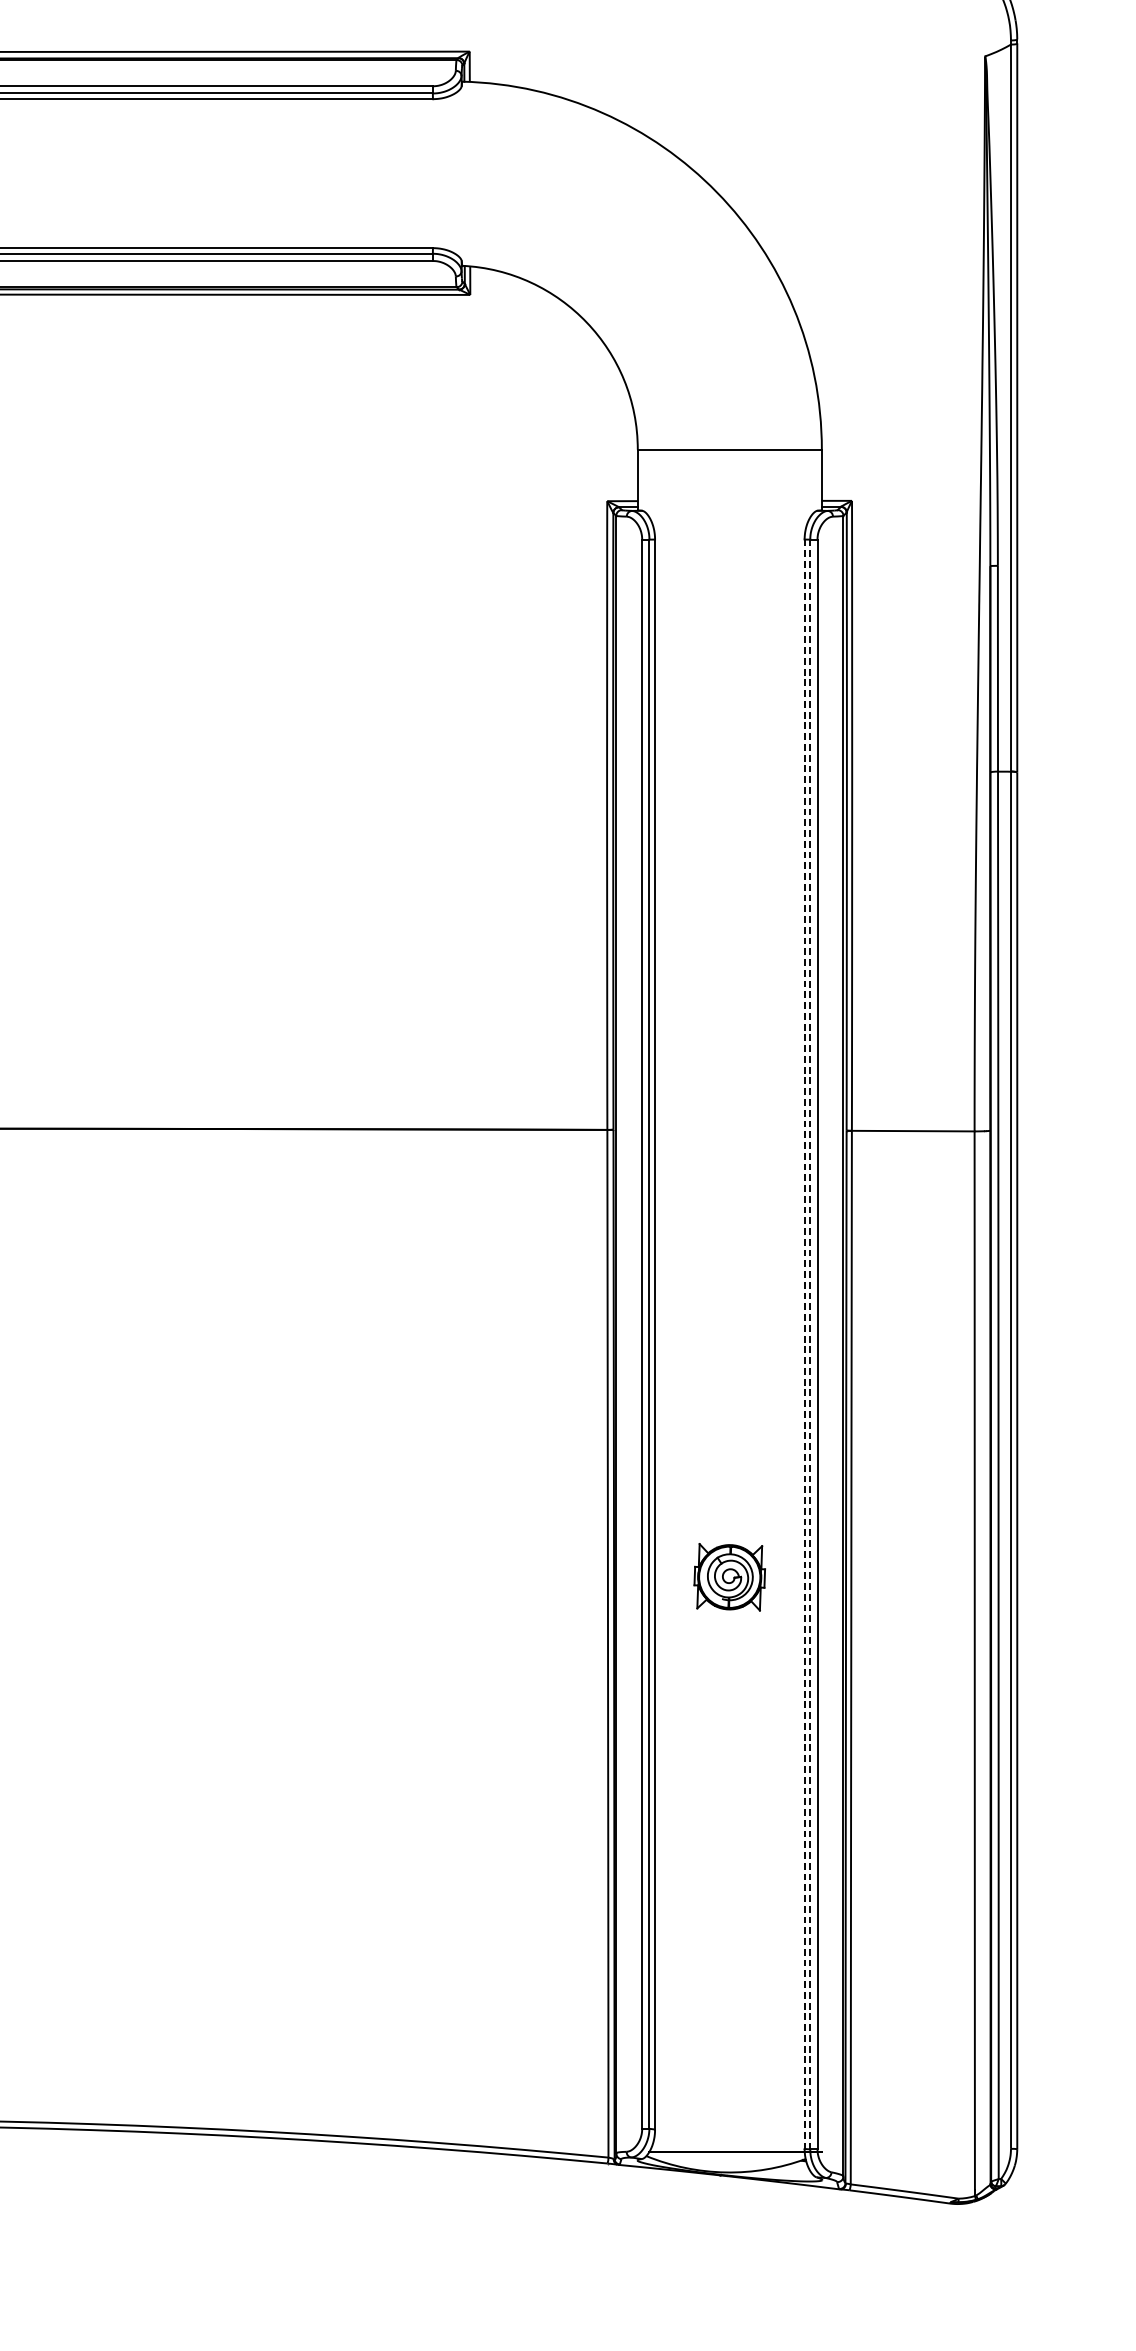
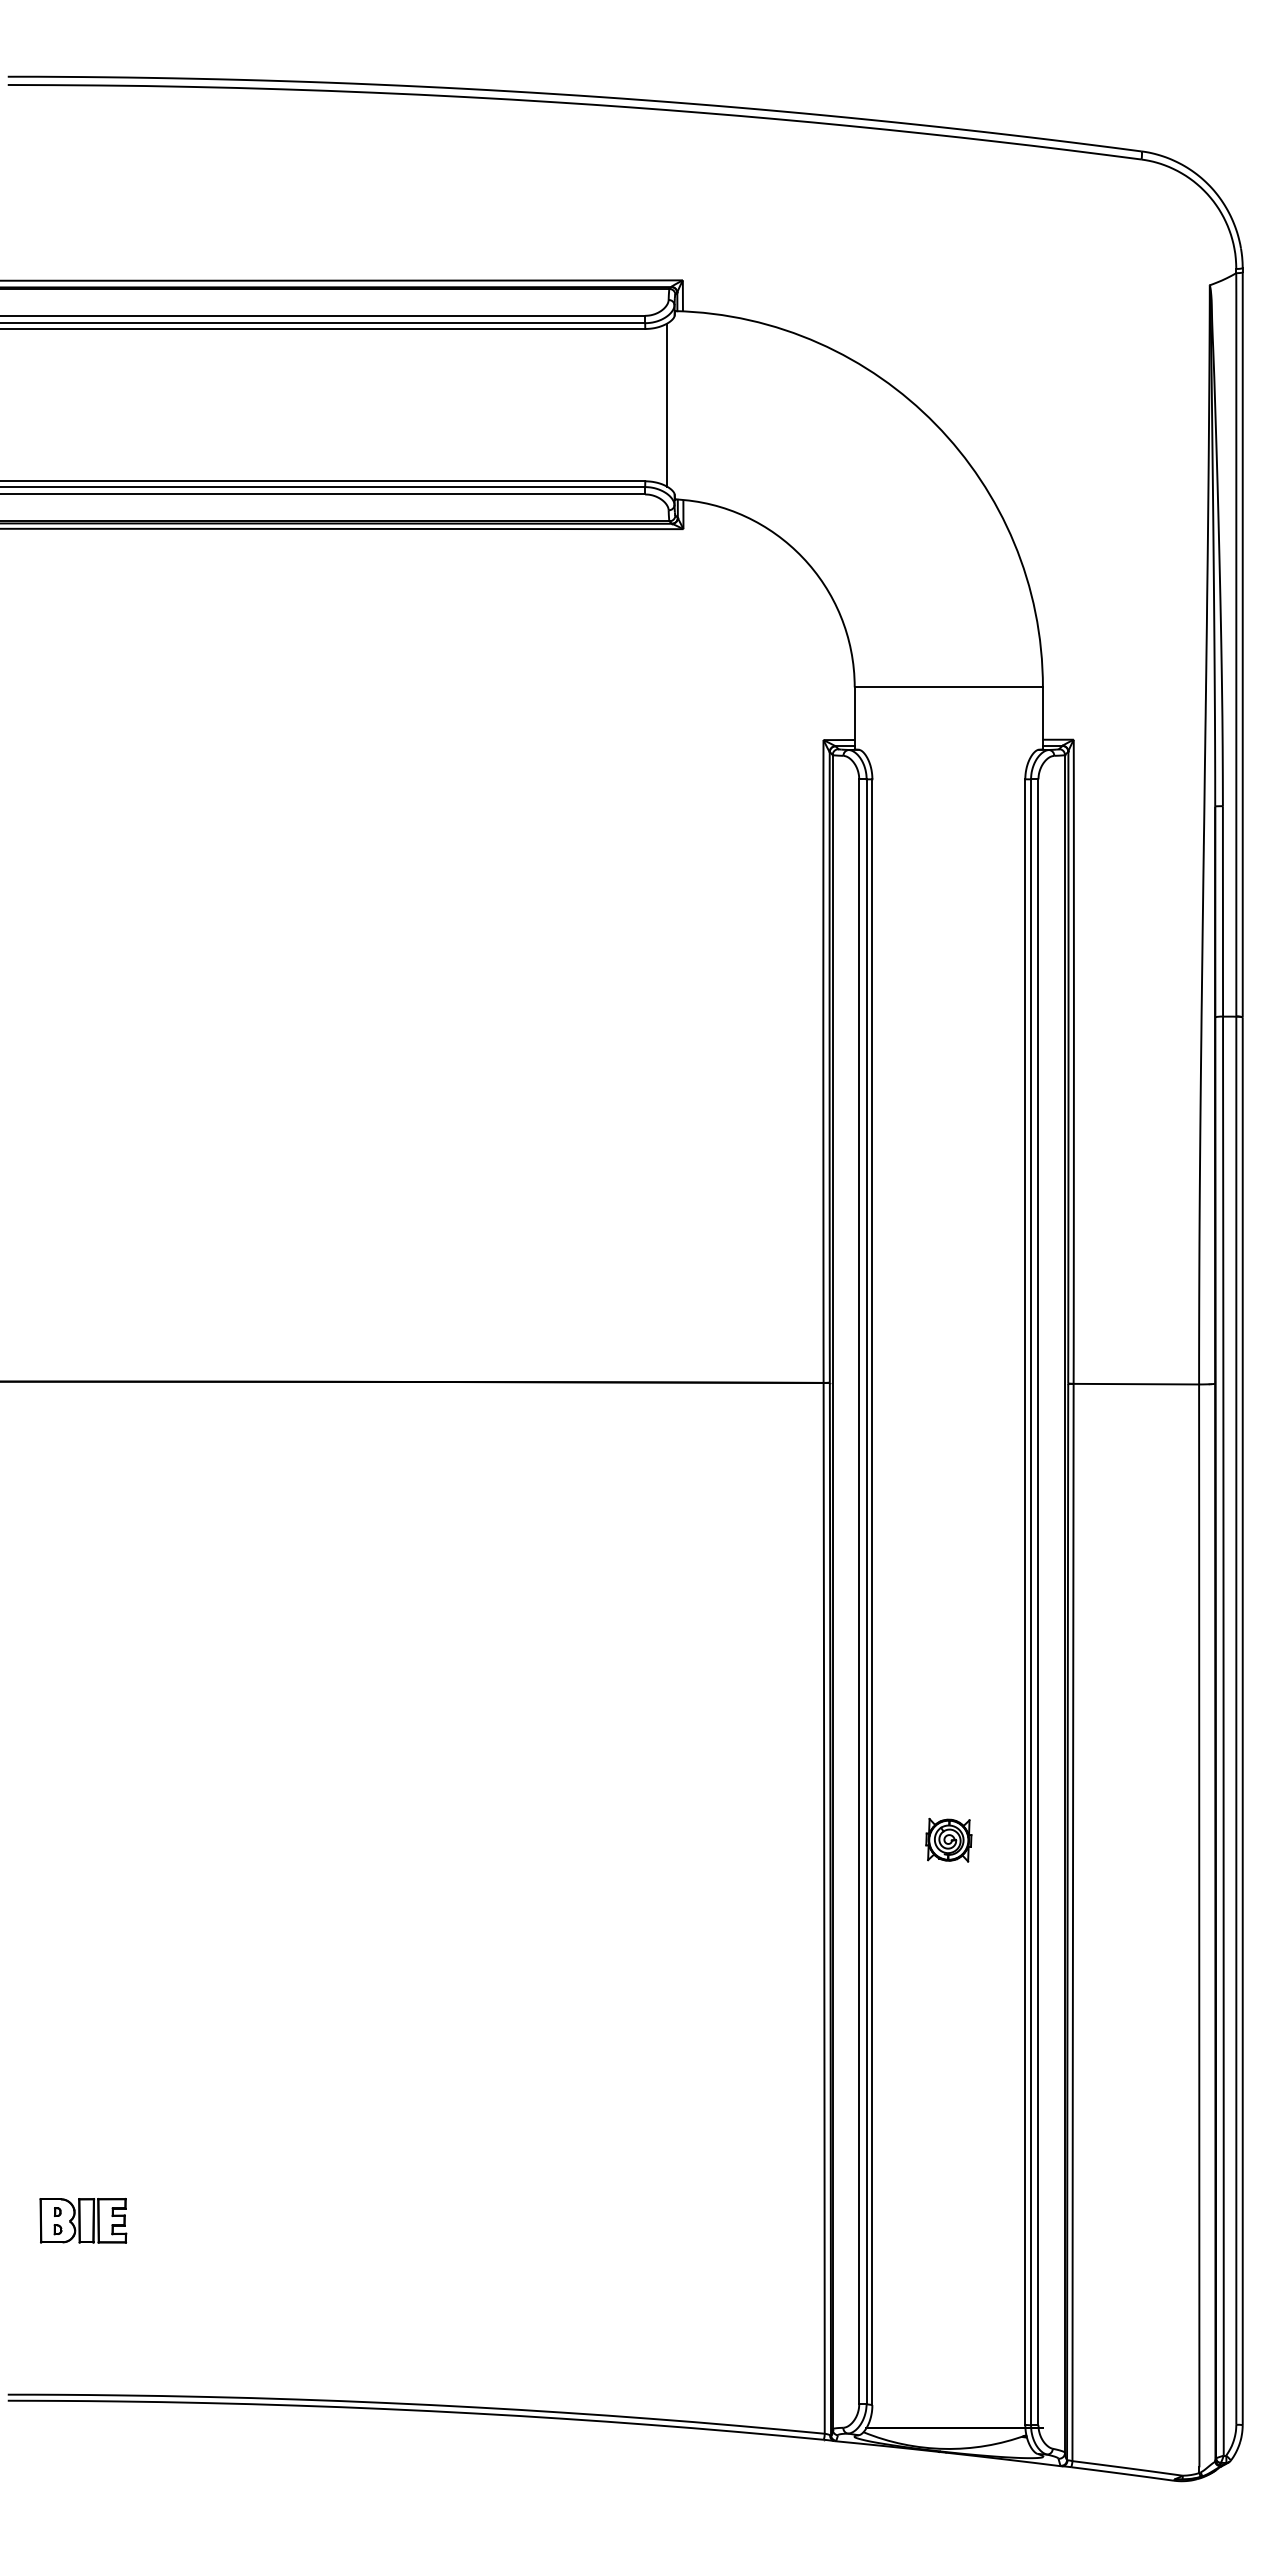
line: (453, 173) -> (666, 404), added
line: (804, 1344) -> (1025, 1602), dashed -> solid
line: (810, 1344) -> (1031, 1602), dashed -> solid
part: (729, 1576) -> (948, 1839), size x0.62

